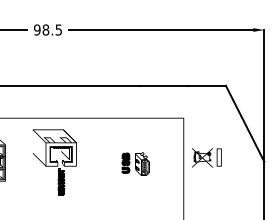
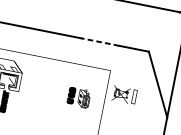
line: (163, 85) -> (99, 41), solid -> dashed
part: (206, 157) -> (124, 94), moved
part: (135, 163) -> (78, 97), moved

